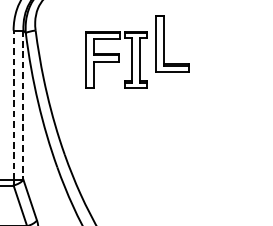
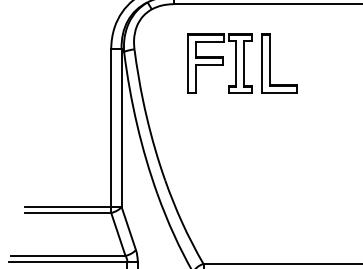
part: (116, 60) -> (219, 63), moved
line: (13, 105) -> (111, 128), dashed -> solid
line: (23, 105) -> (121, 128), dashed -> solid

